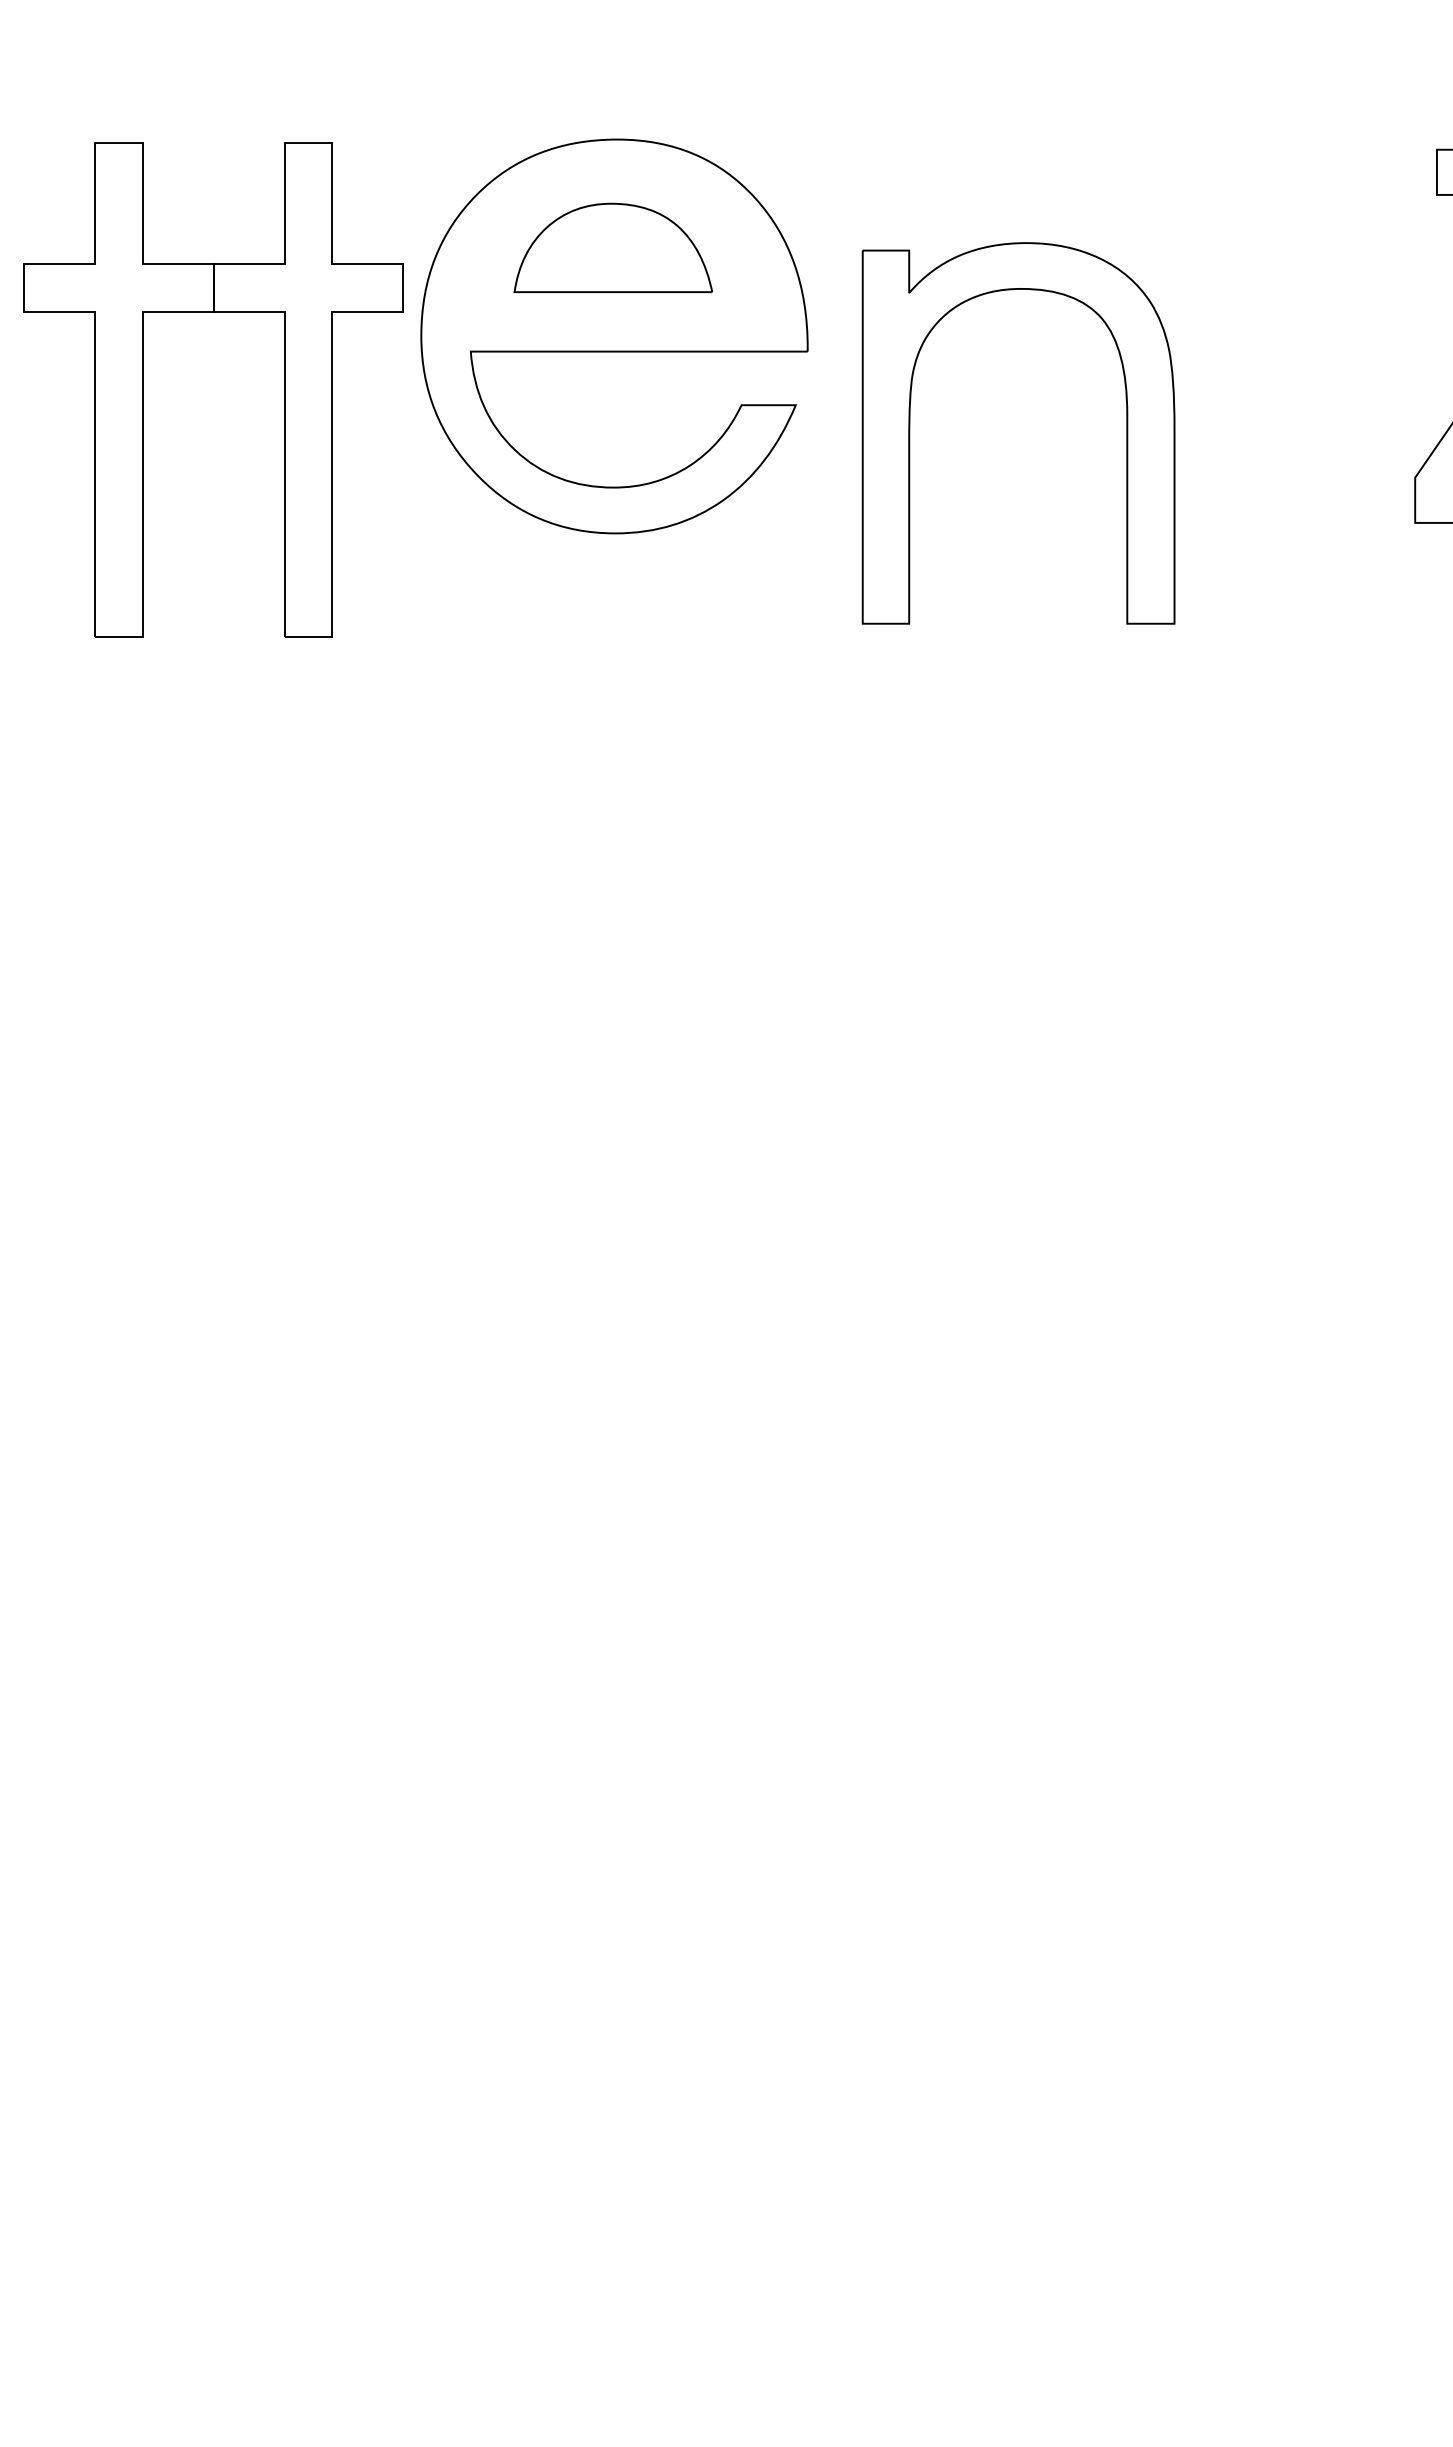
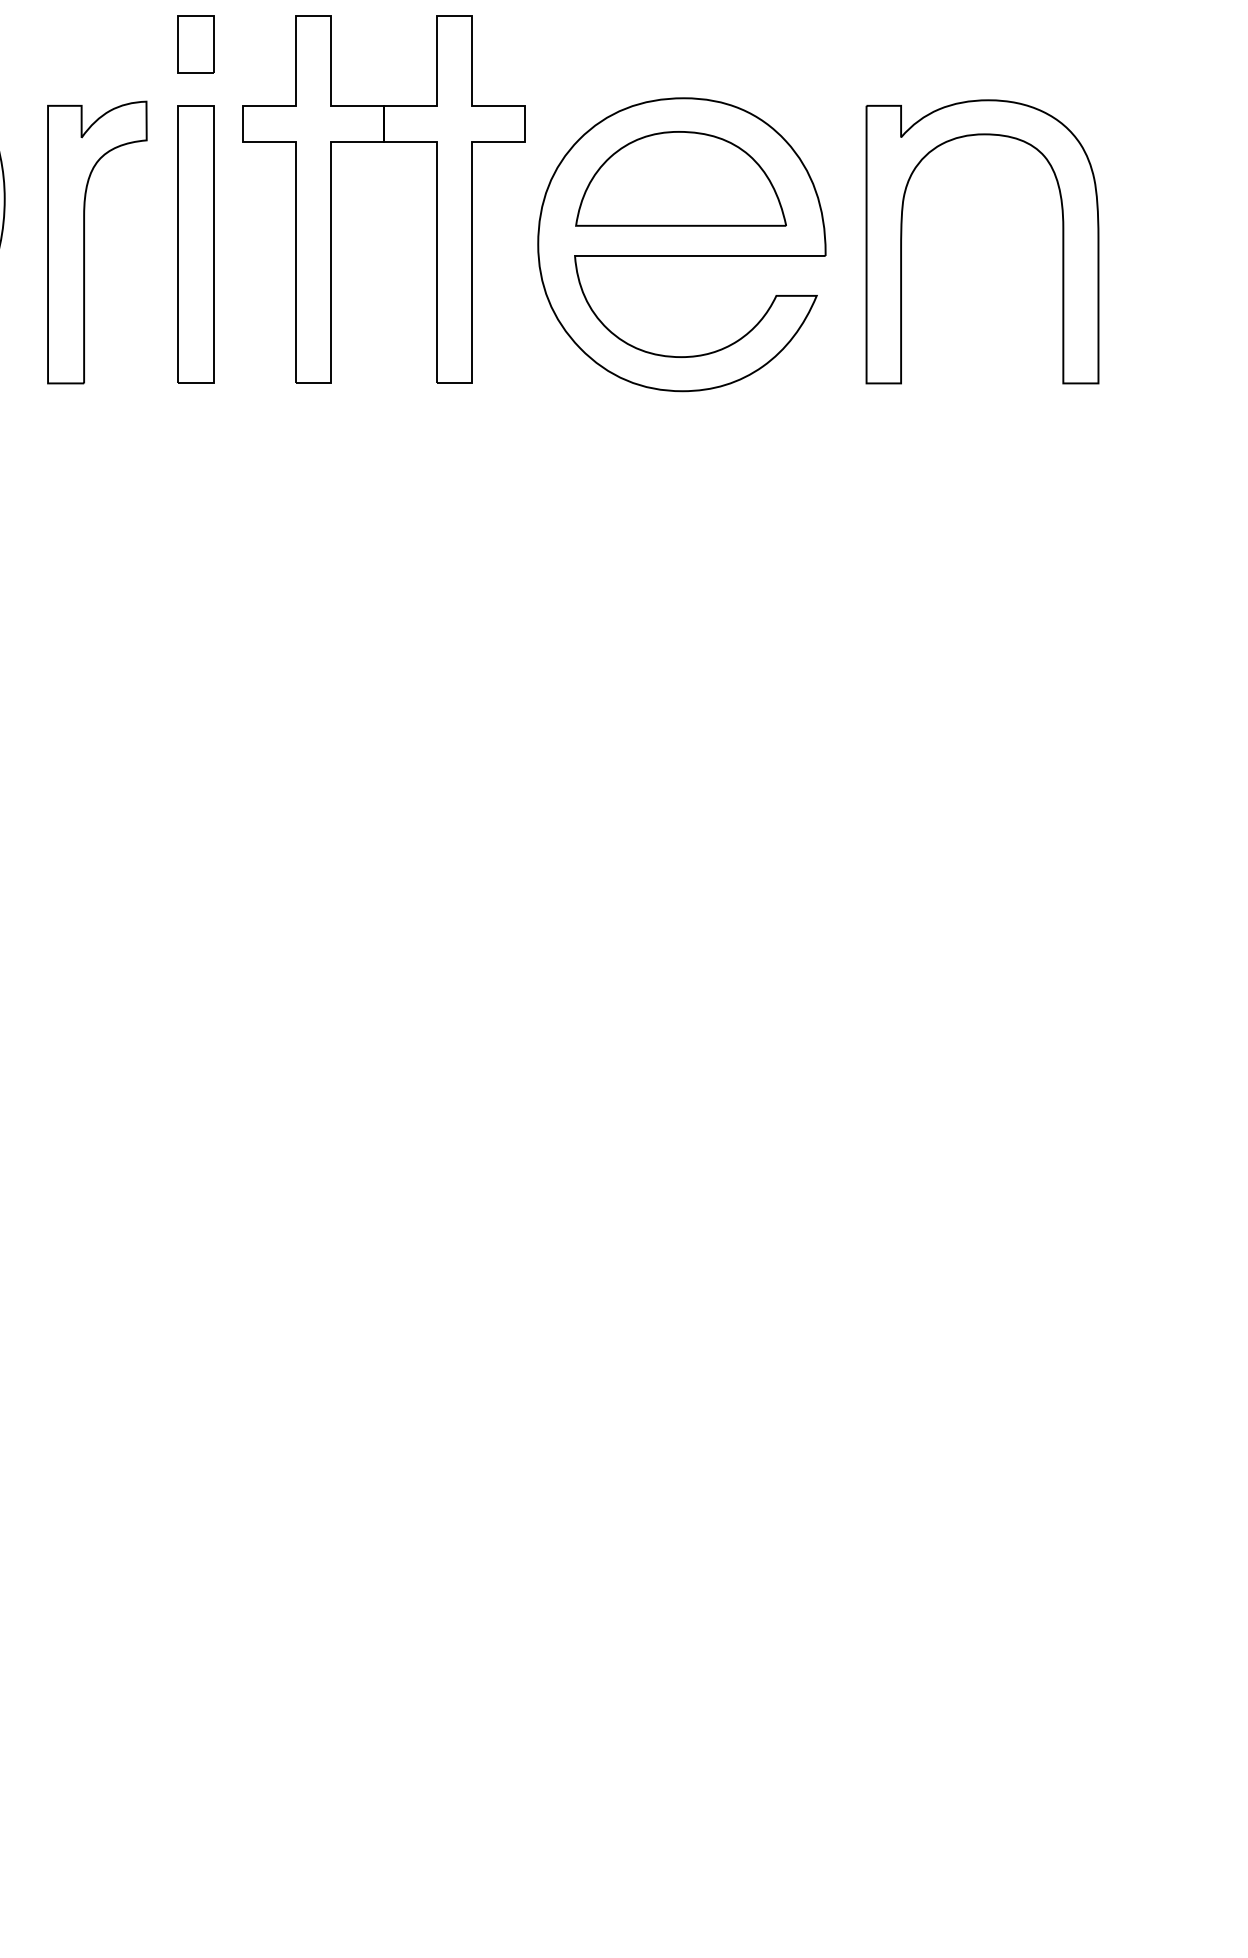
part: (612, 247) -> (680, 178), size x1.43
part: (143, 389) -> (331, 199), moved
part: (1126, 432) -> (1062, 241), moved

